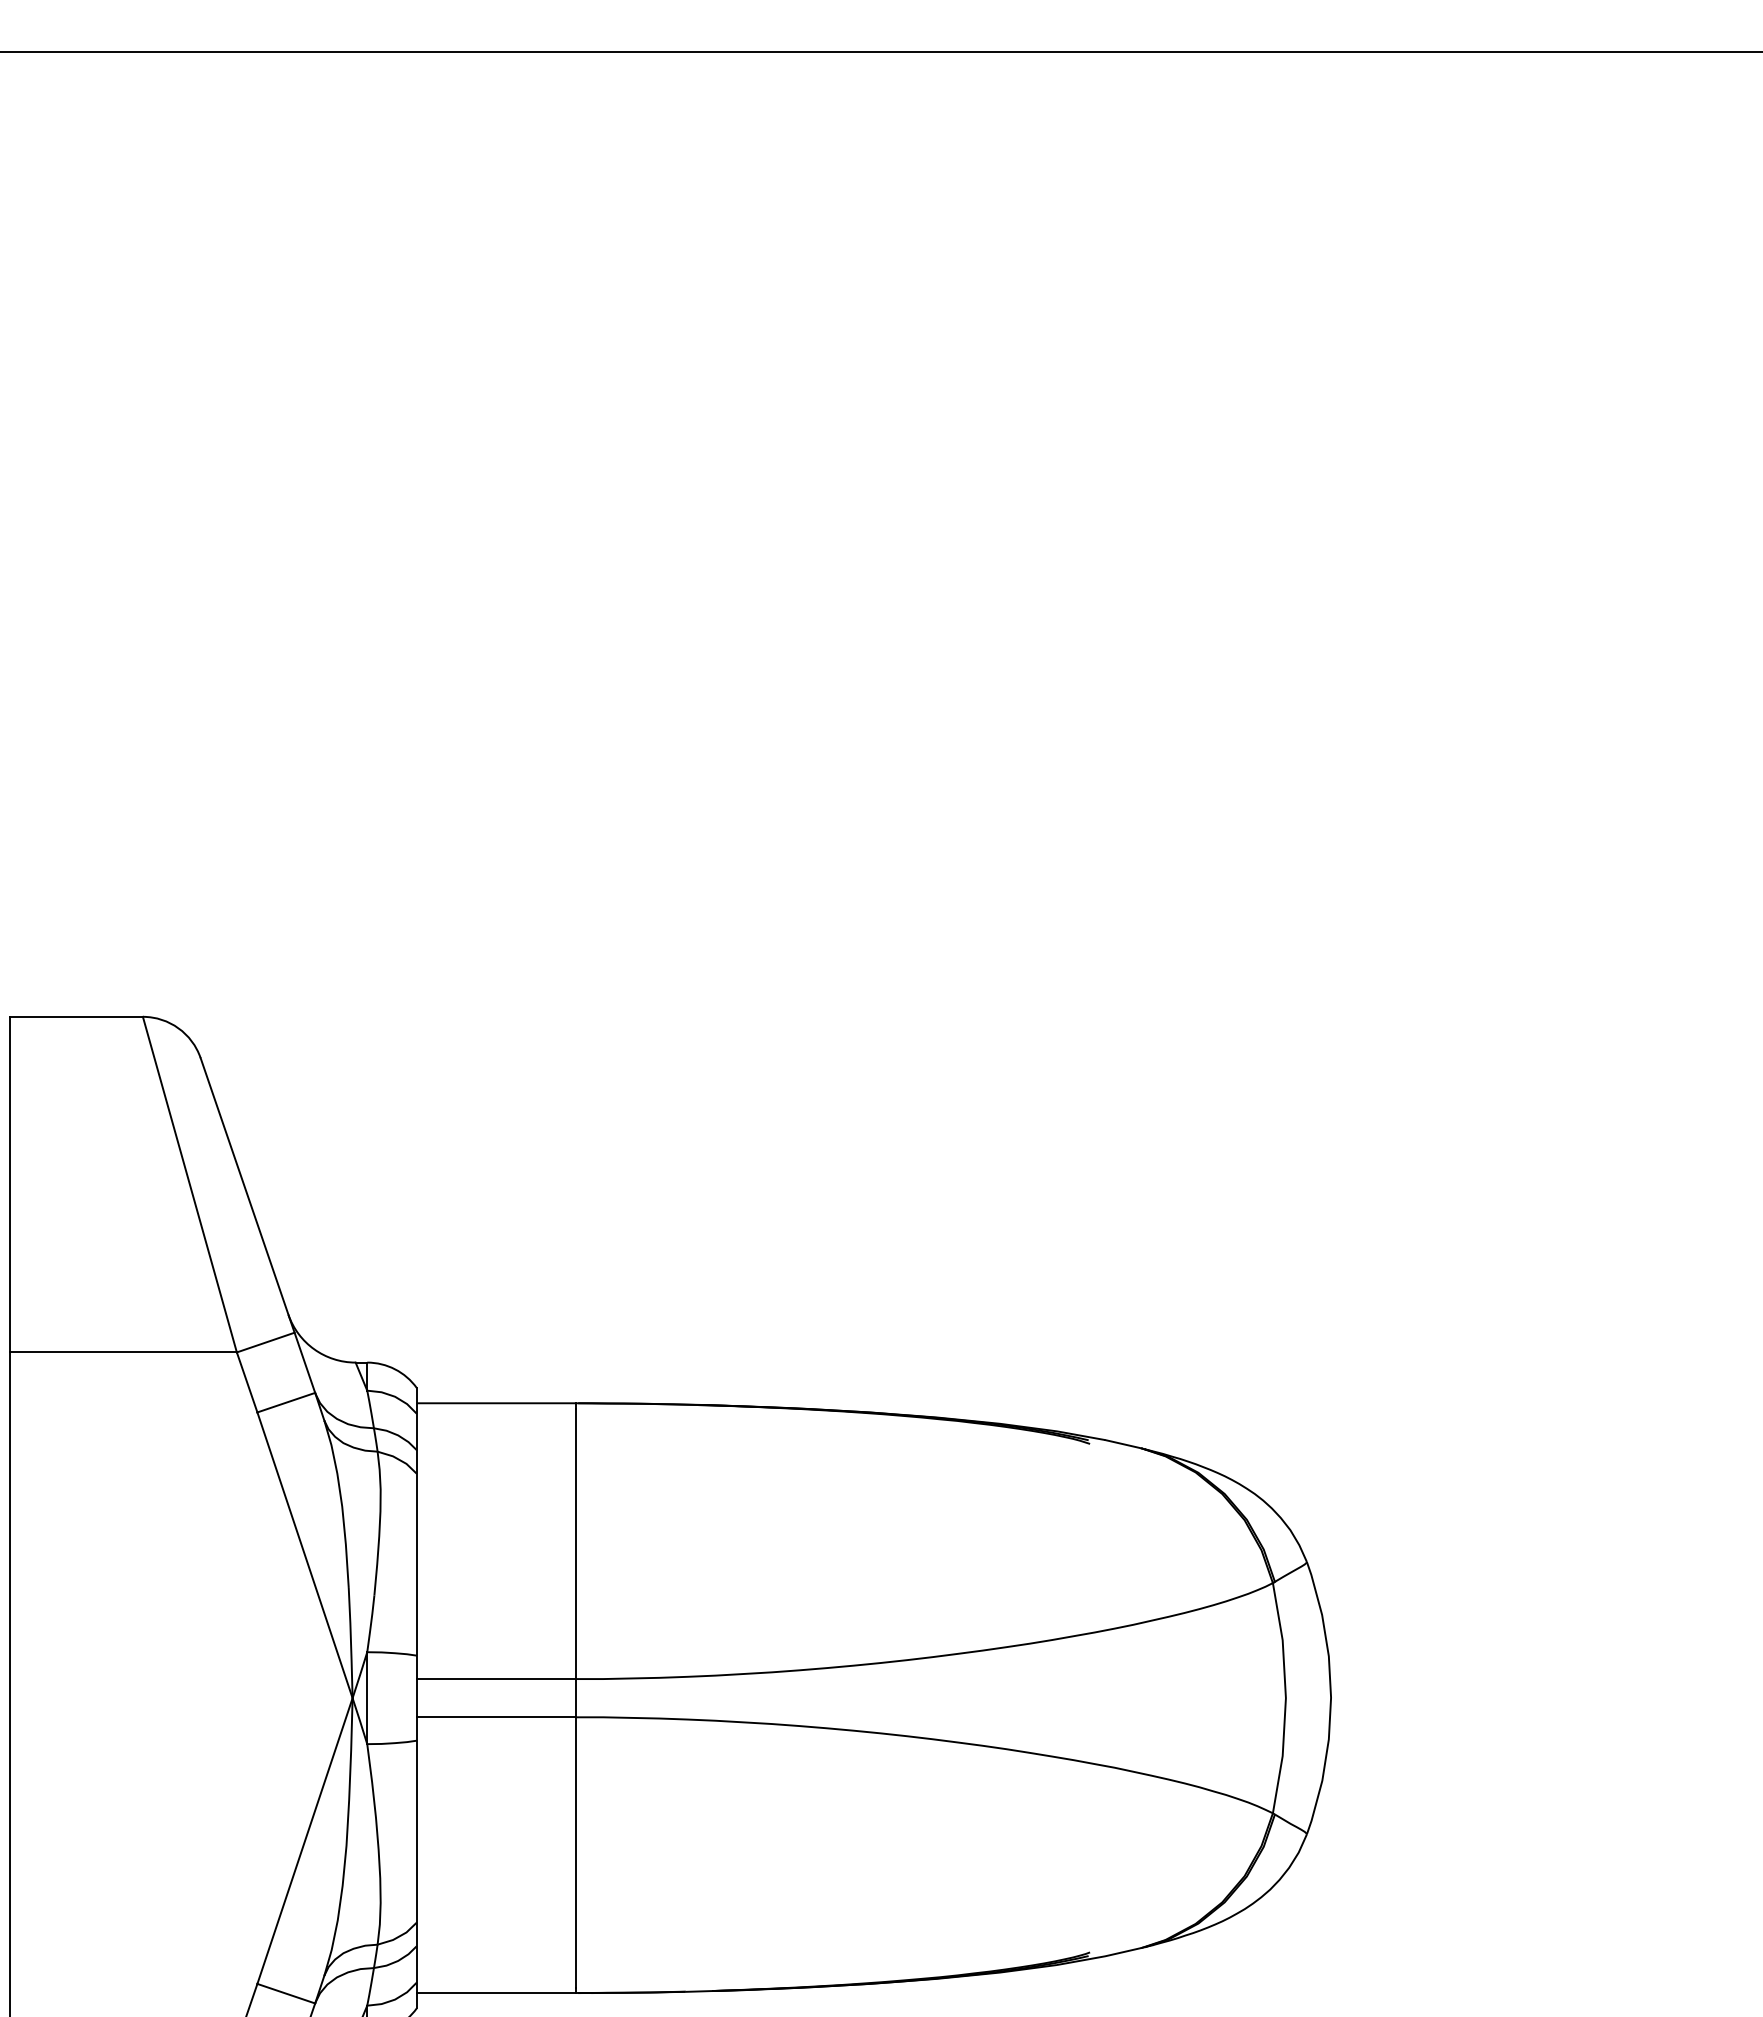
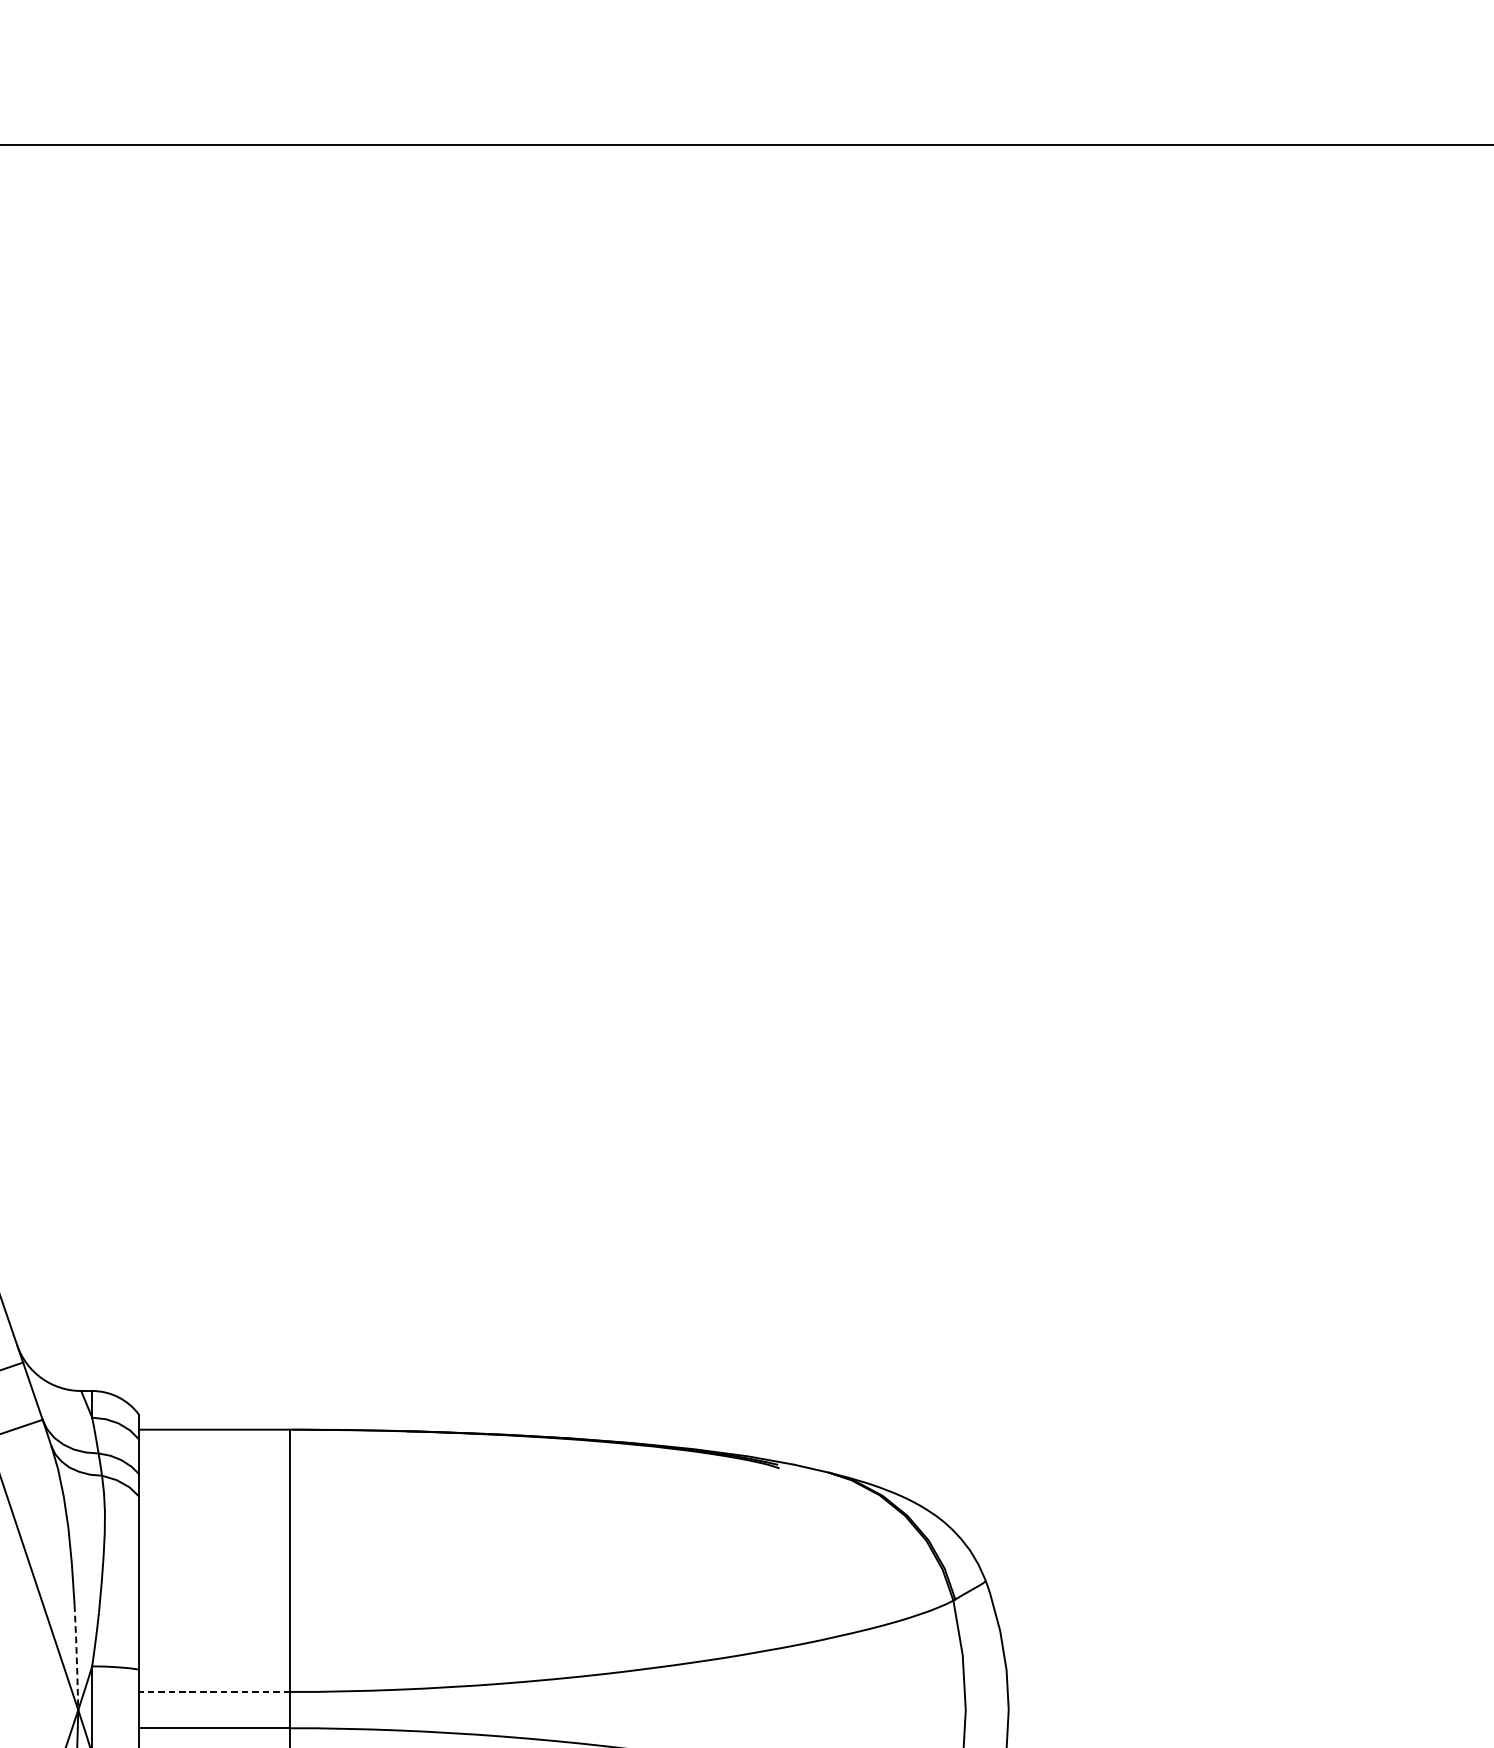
line: (351, 1642) -> (77, 1657), solid -> dashed
line: (495, 1679) -> (214, 1692), solid -> dashed

